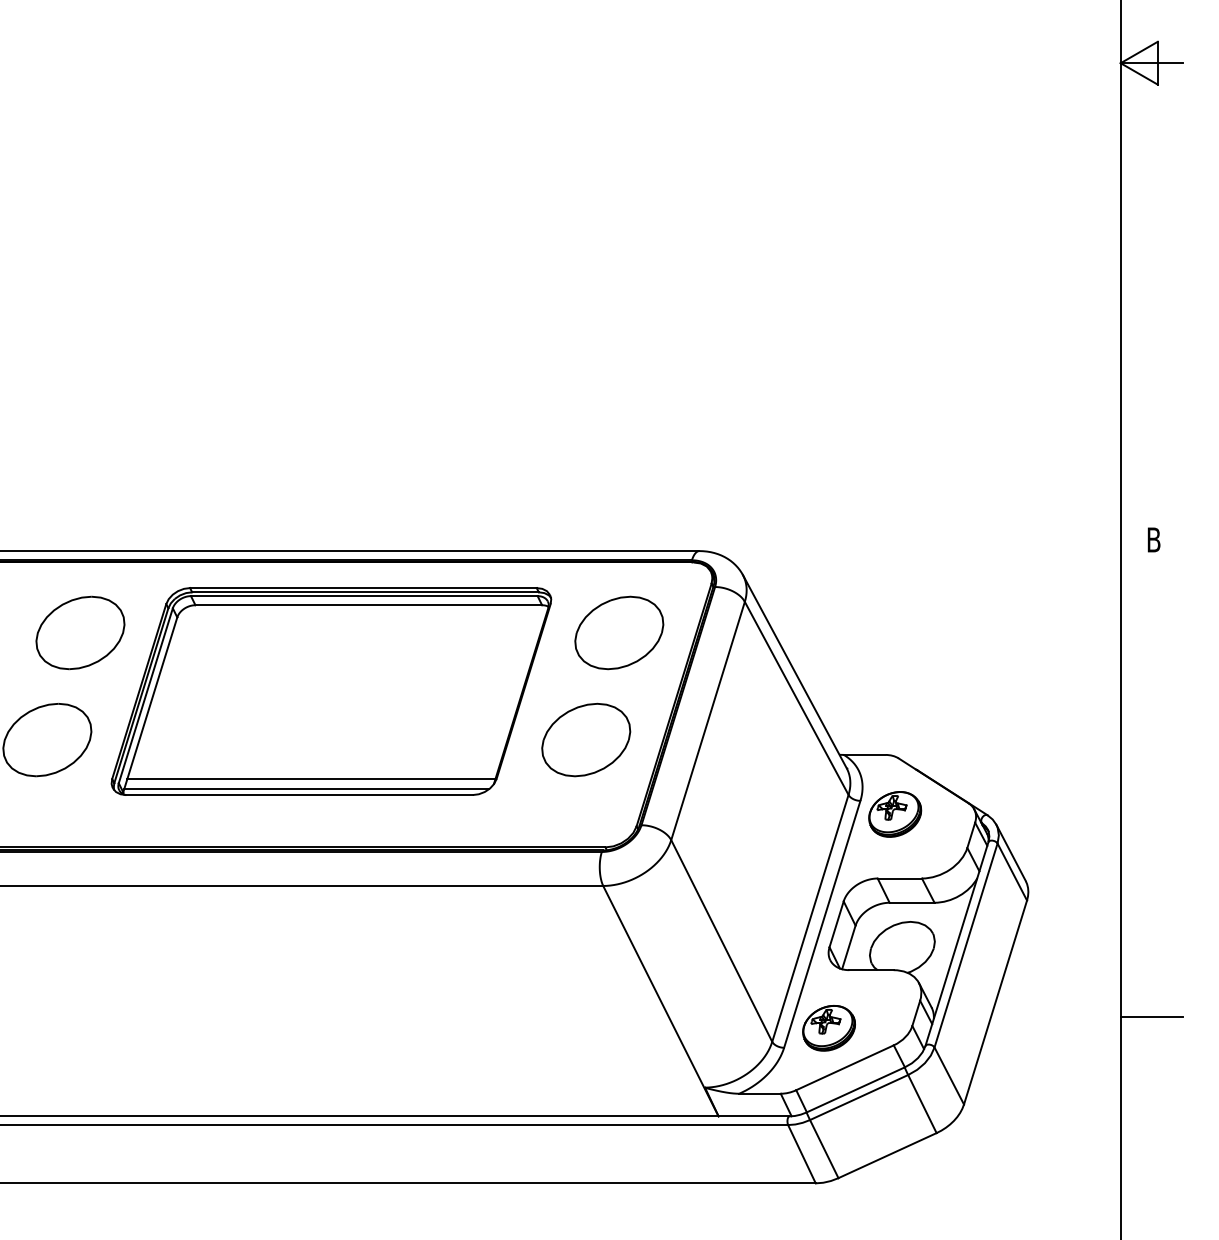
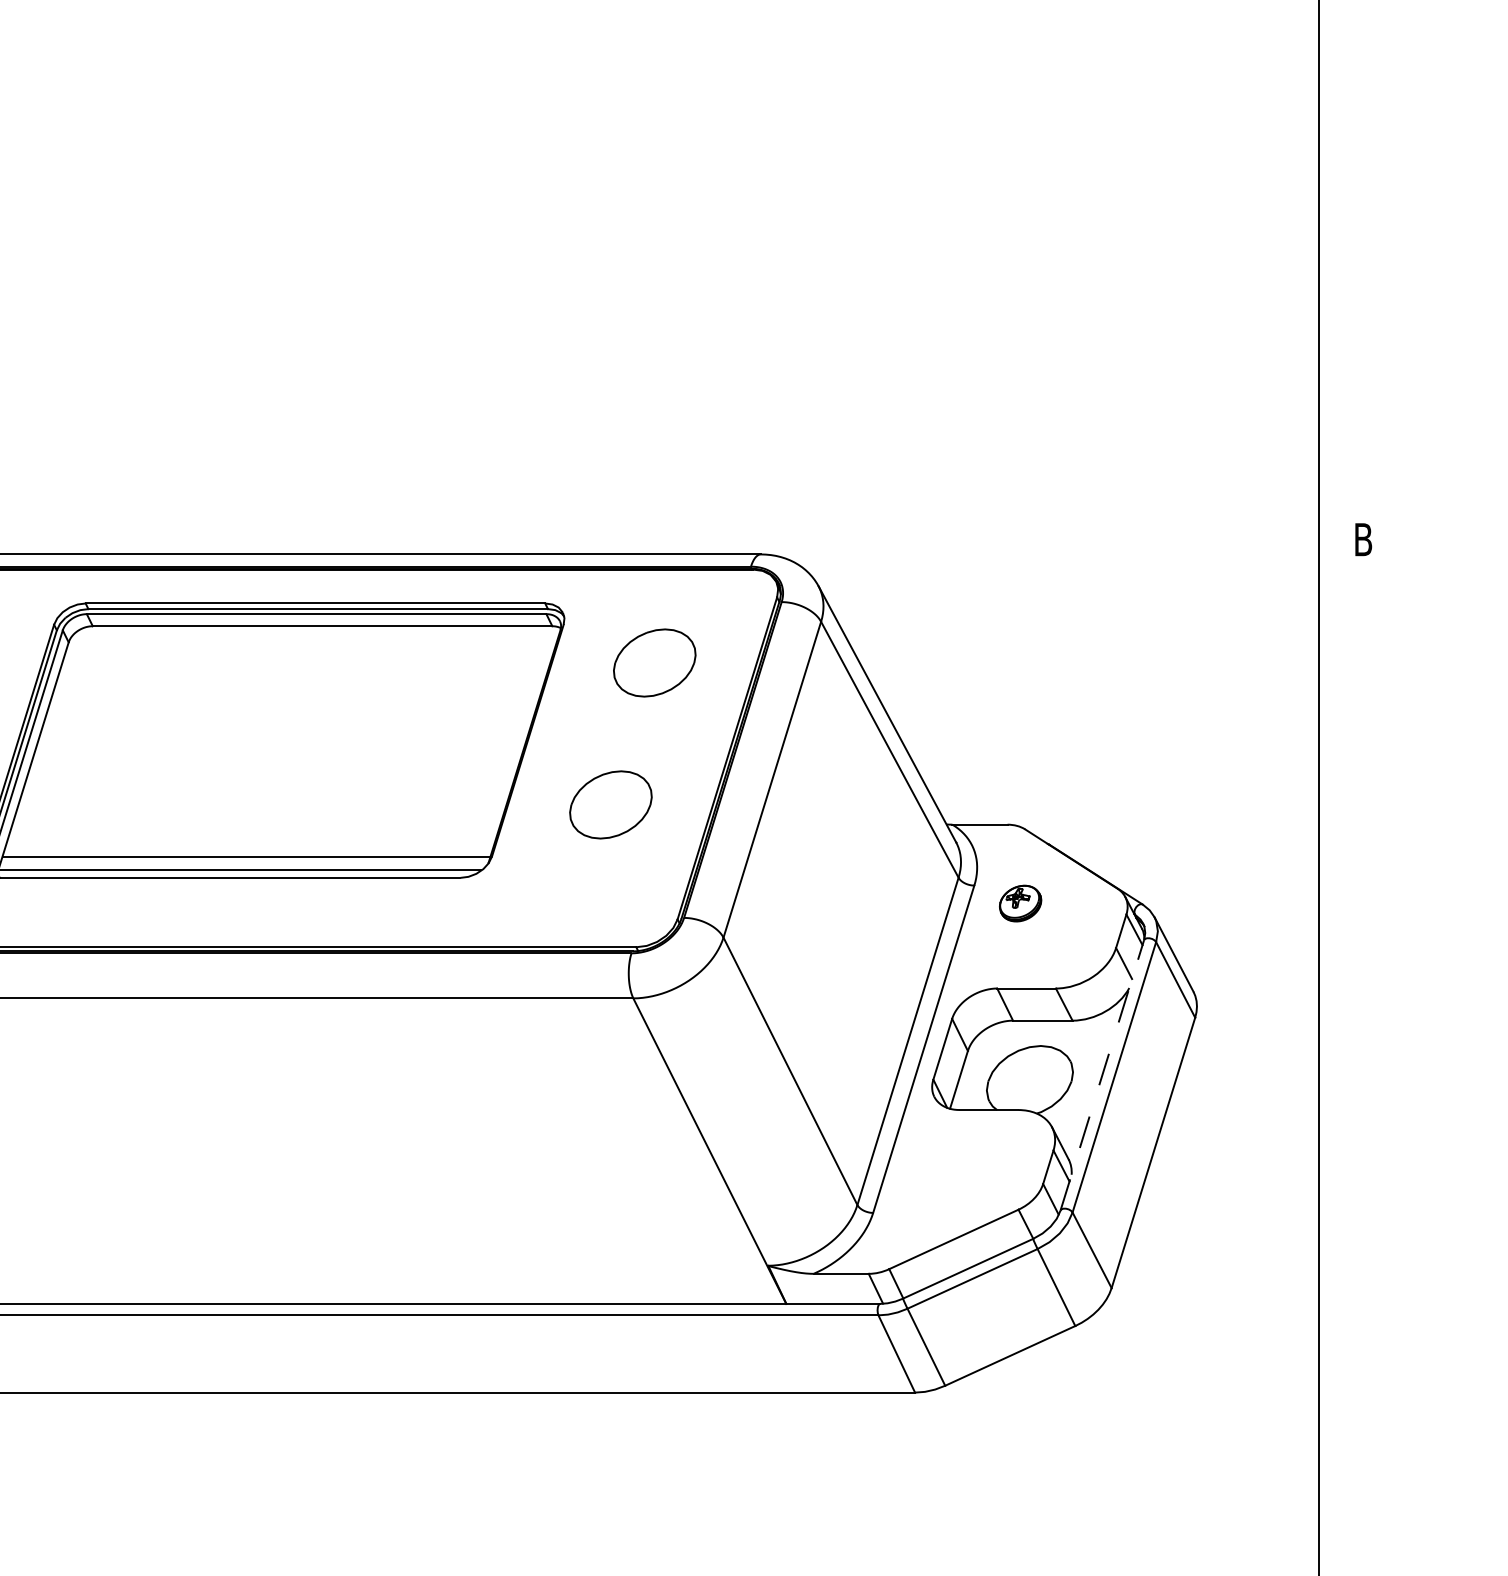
part: (619, 632) -> (654, 662), size x0.7
part: (586, 739) -> (611, 804), size x0.7
part: (895, 814) -> (1020, 903), size x0.6
line: (956, 944) -> (1101, 1075), solid -> dashed
line: (1151, 1016) -> (1360, 1171), removed
part: (828, 1028) -> (932, 1187), removed

